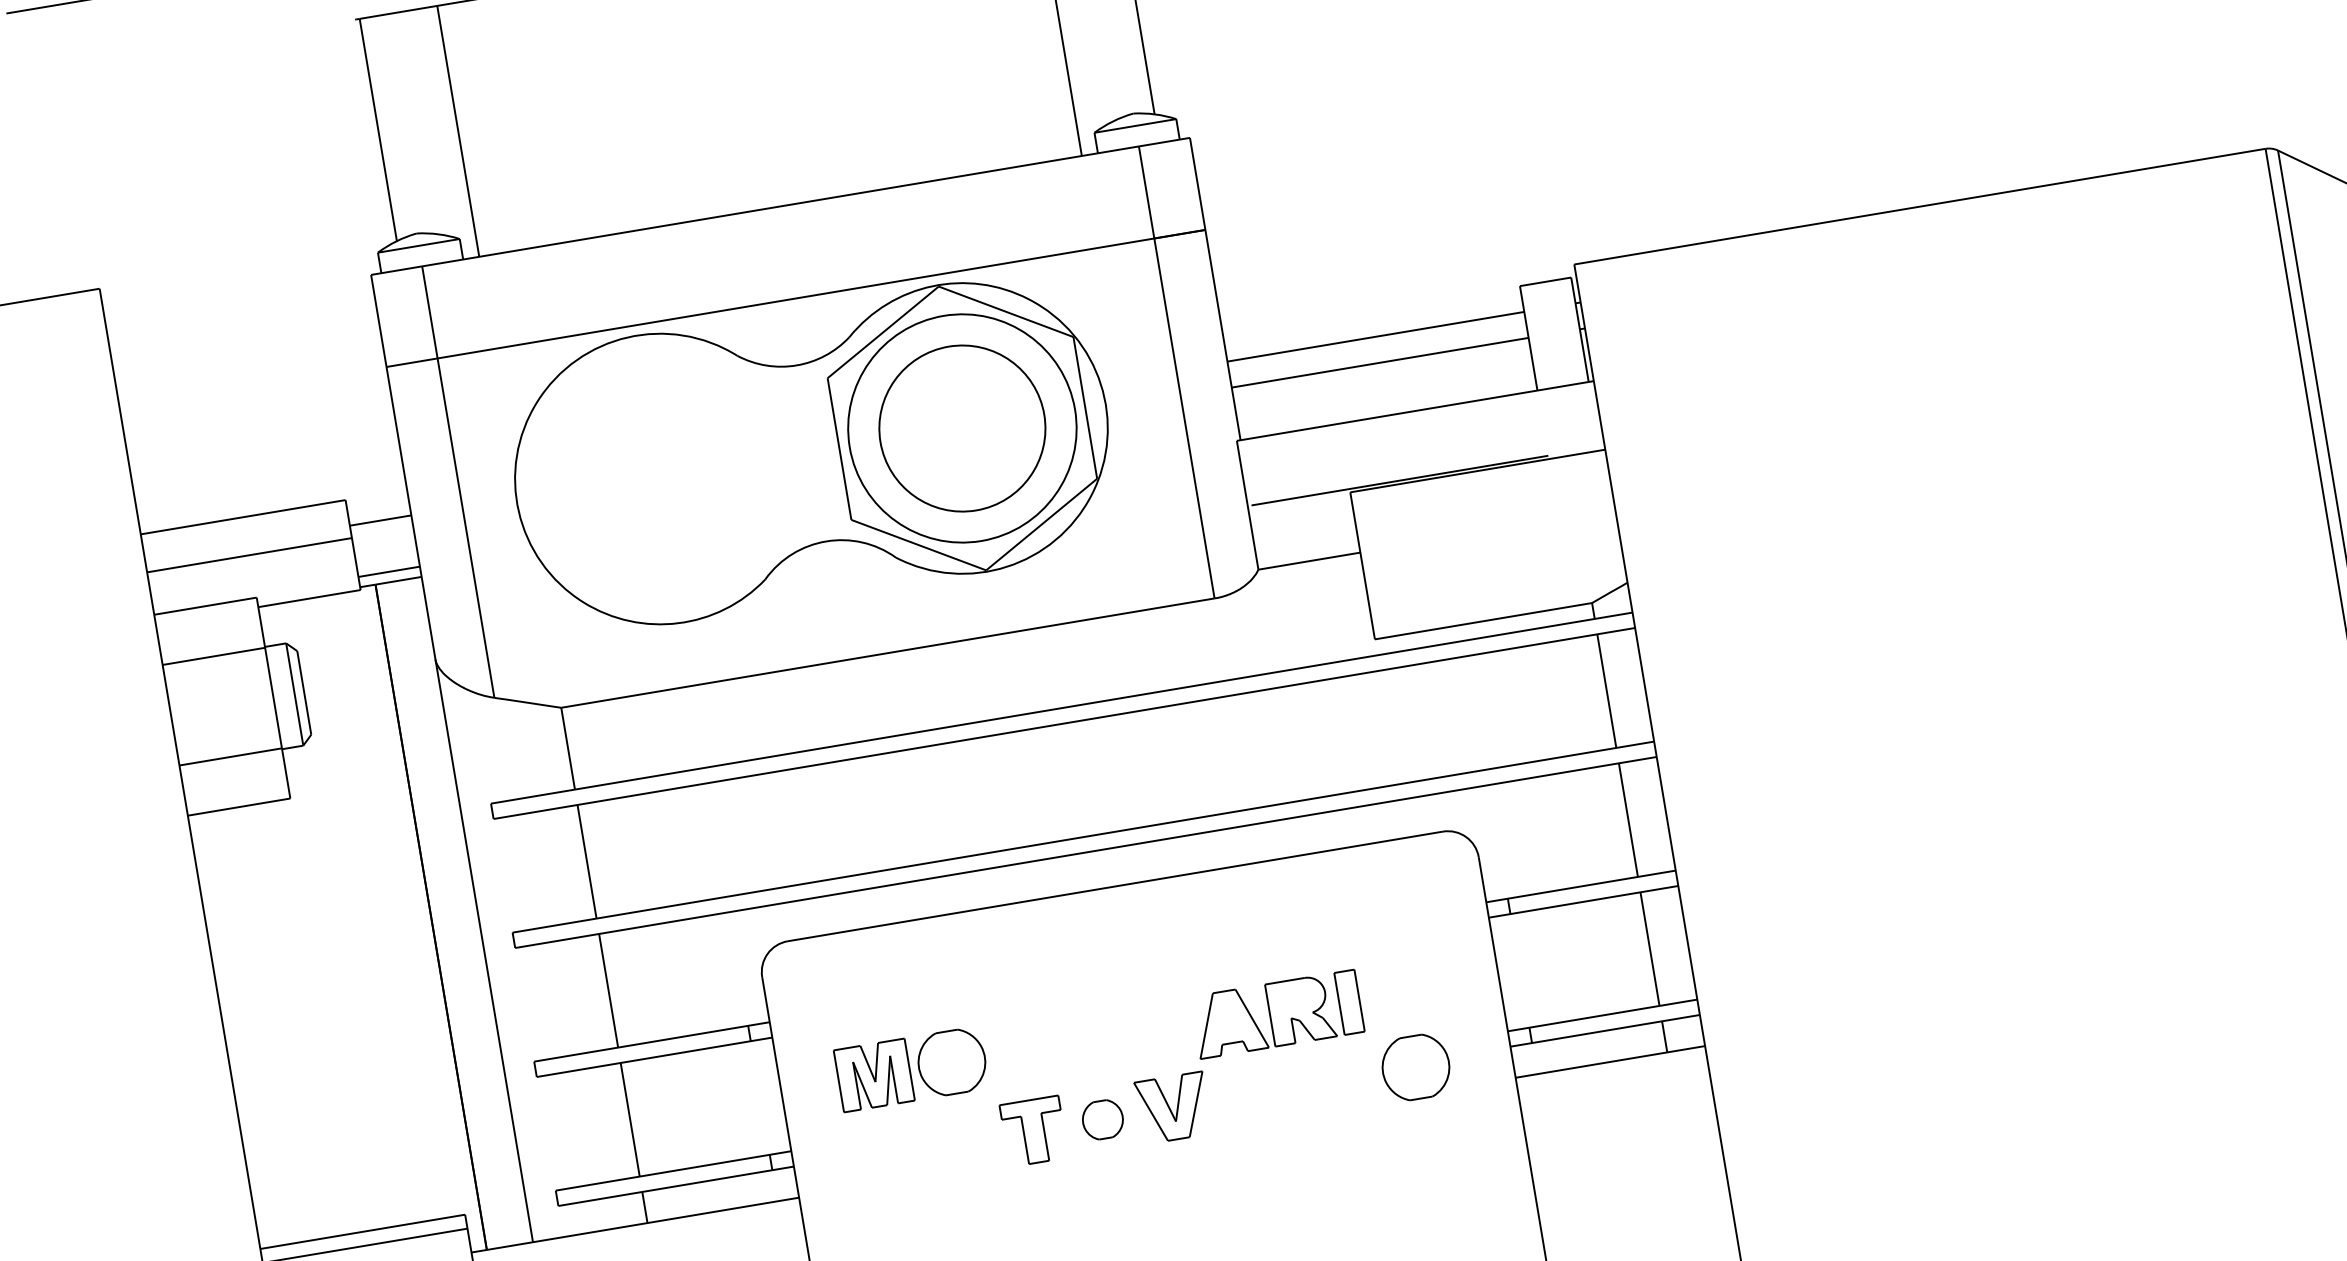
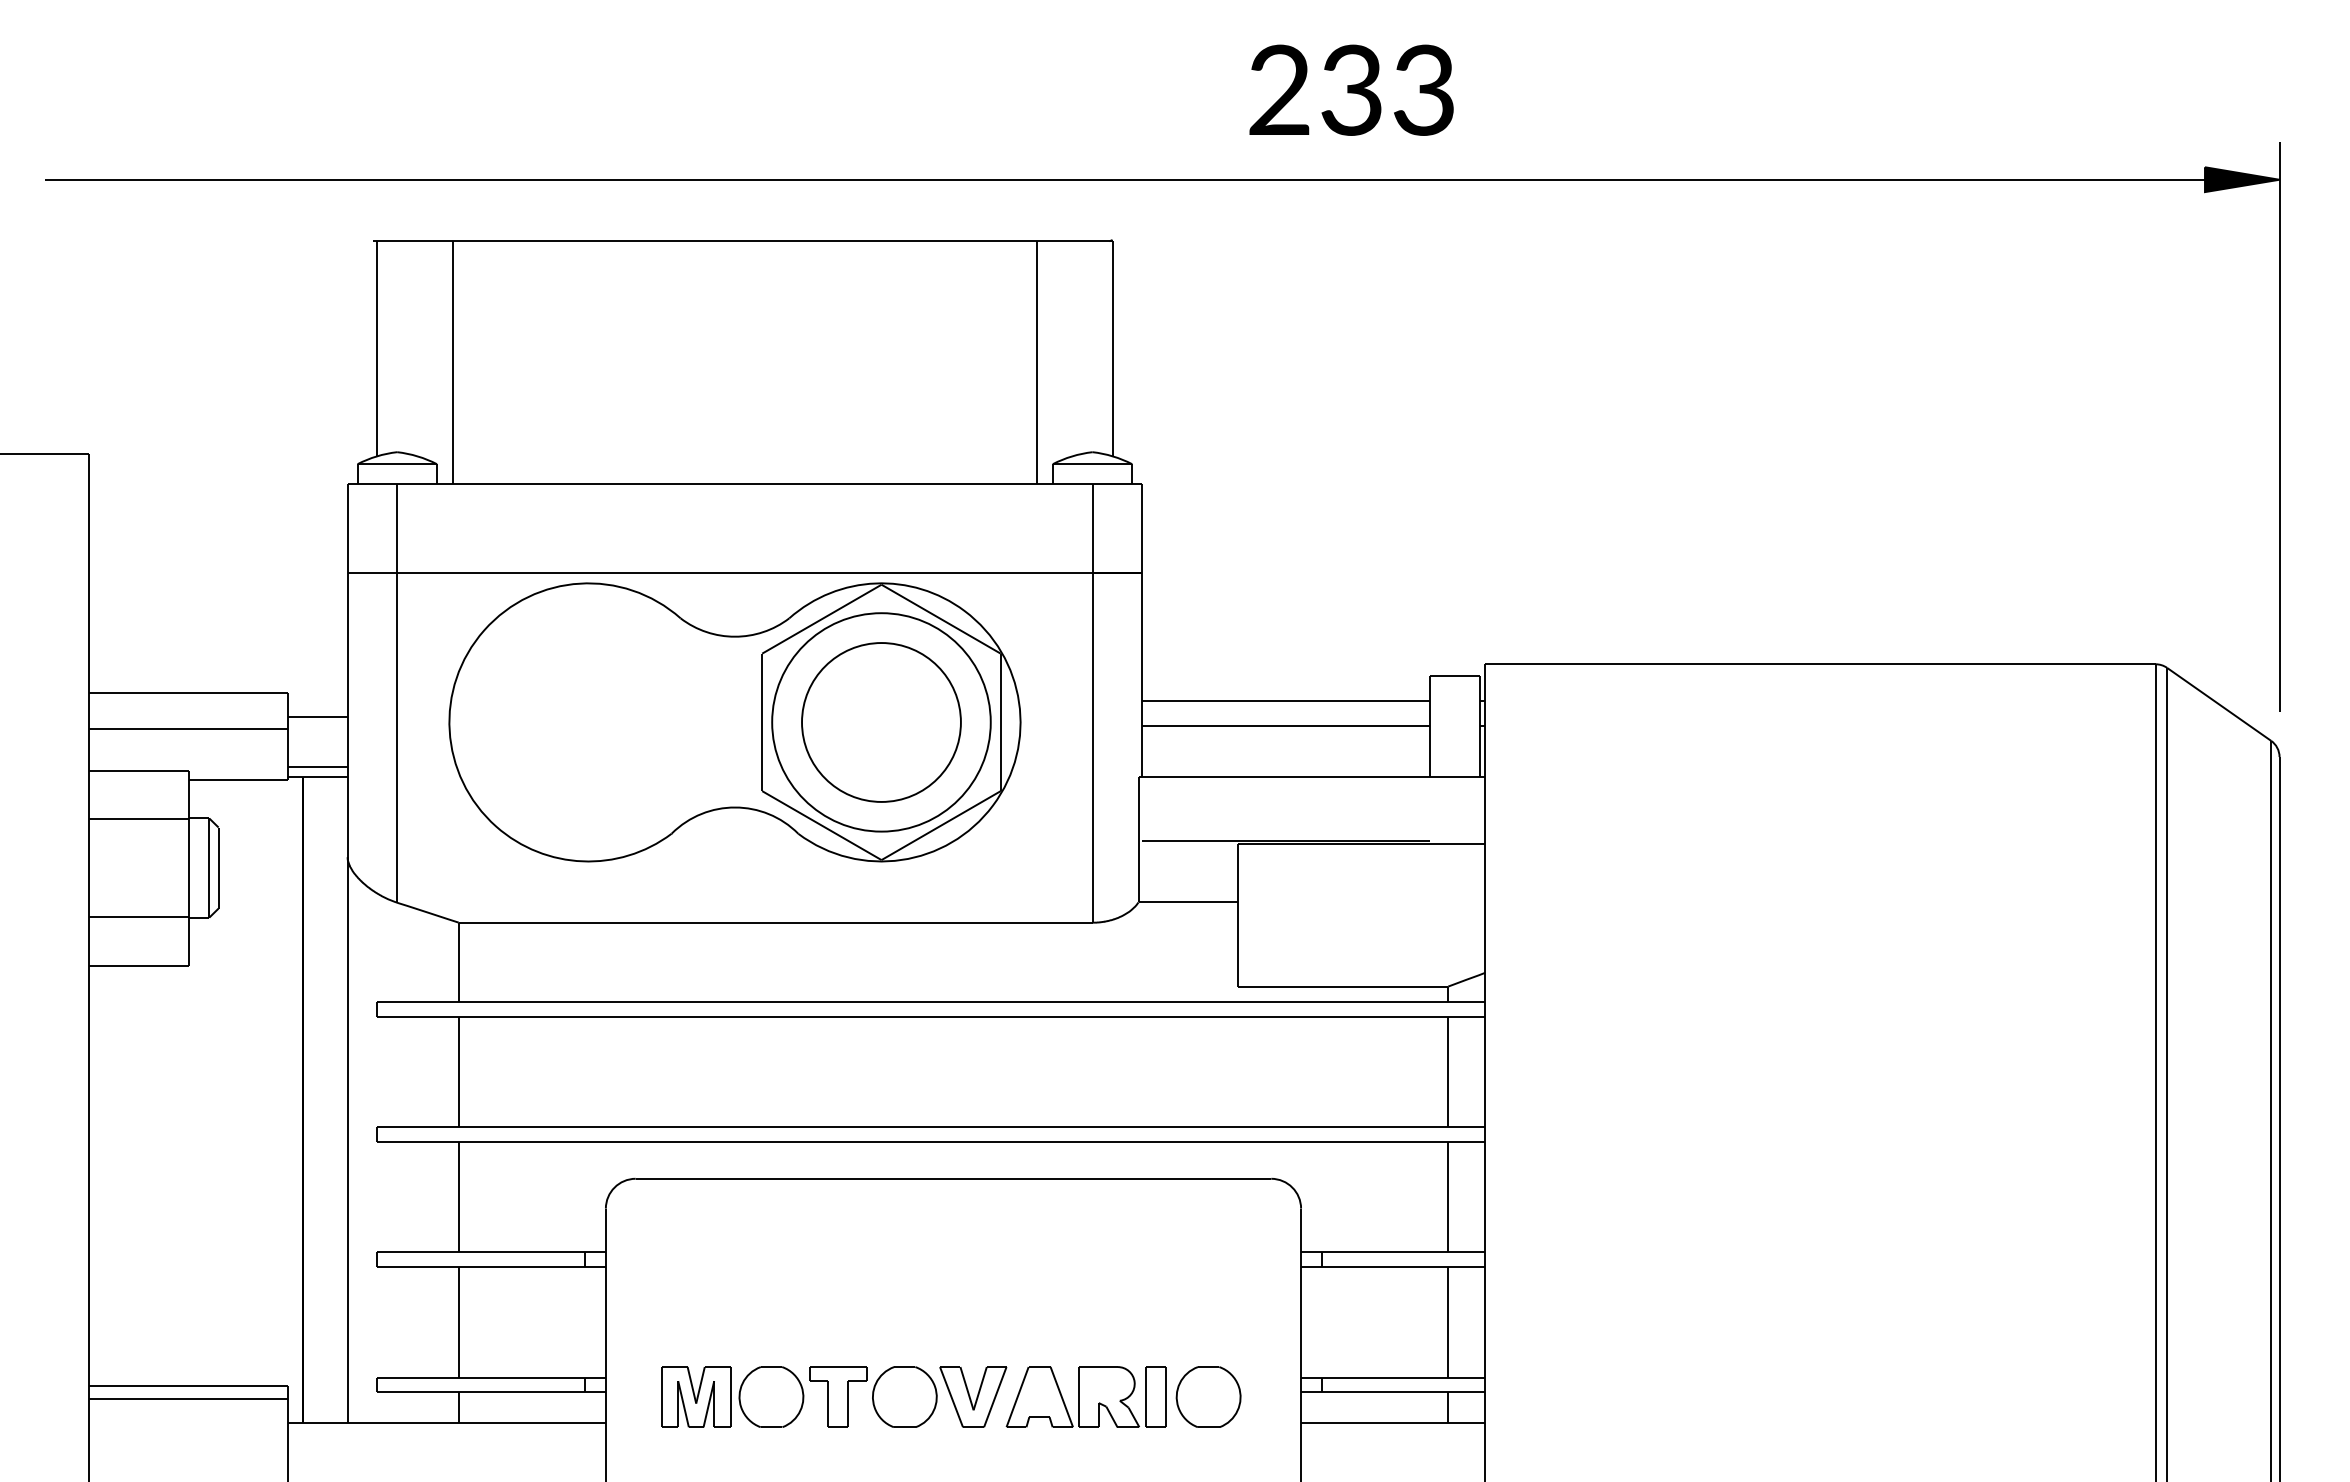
part: (1276, 1013) -> (1085, 1396), moved
part: (911, 1068) -> (732, 1396), moved
part: (1102, 1119) -> (904, 1396), size x1.67

